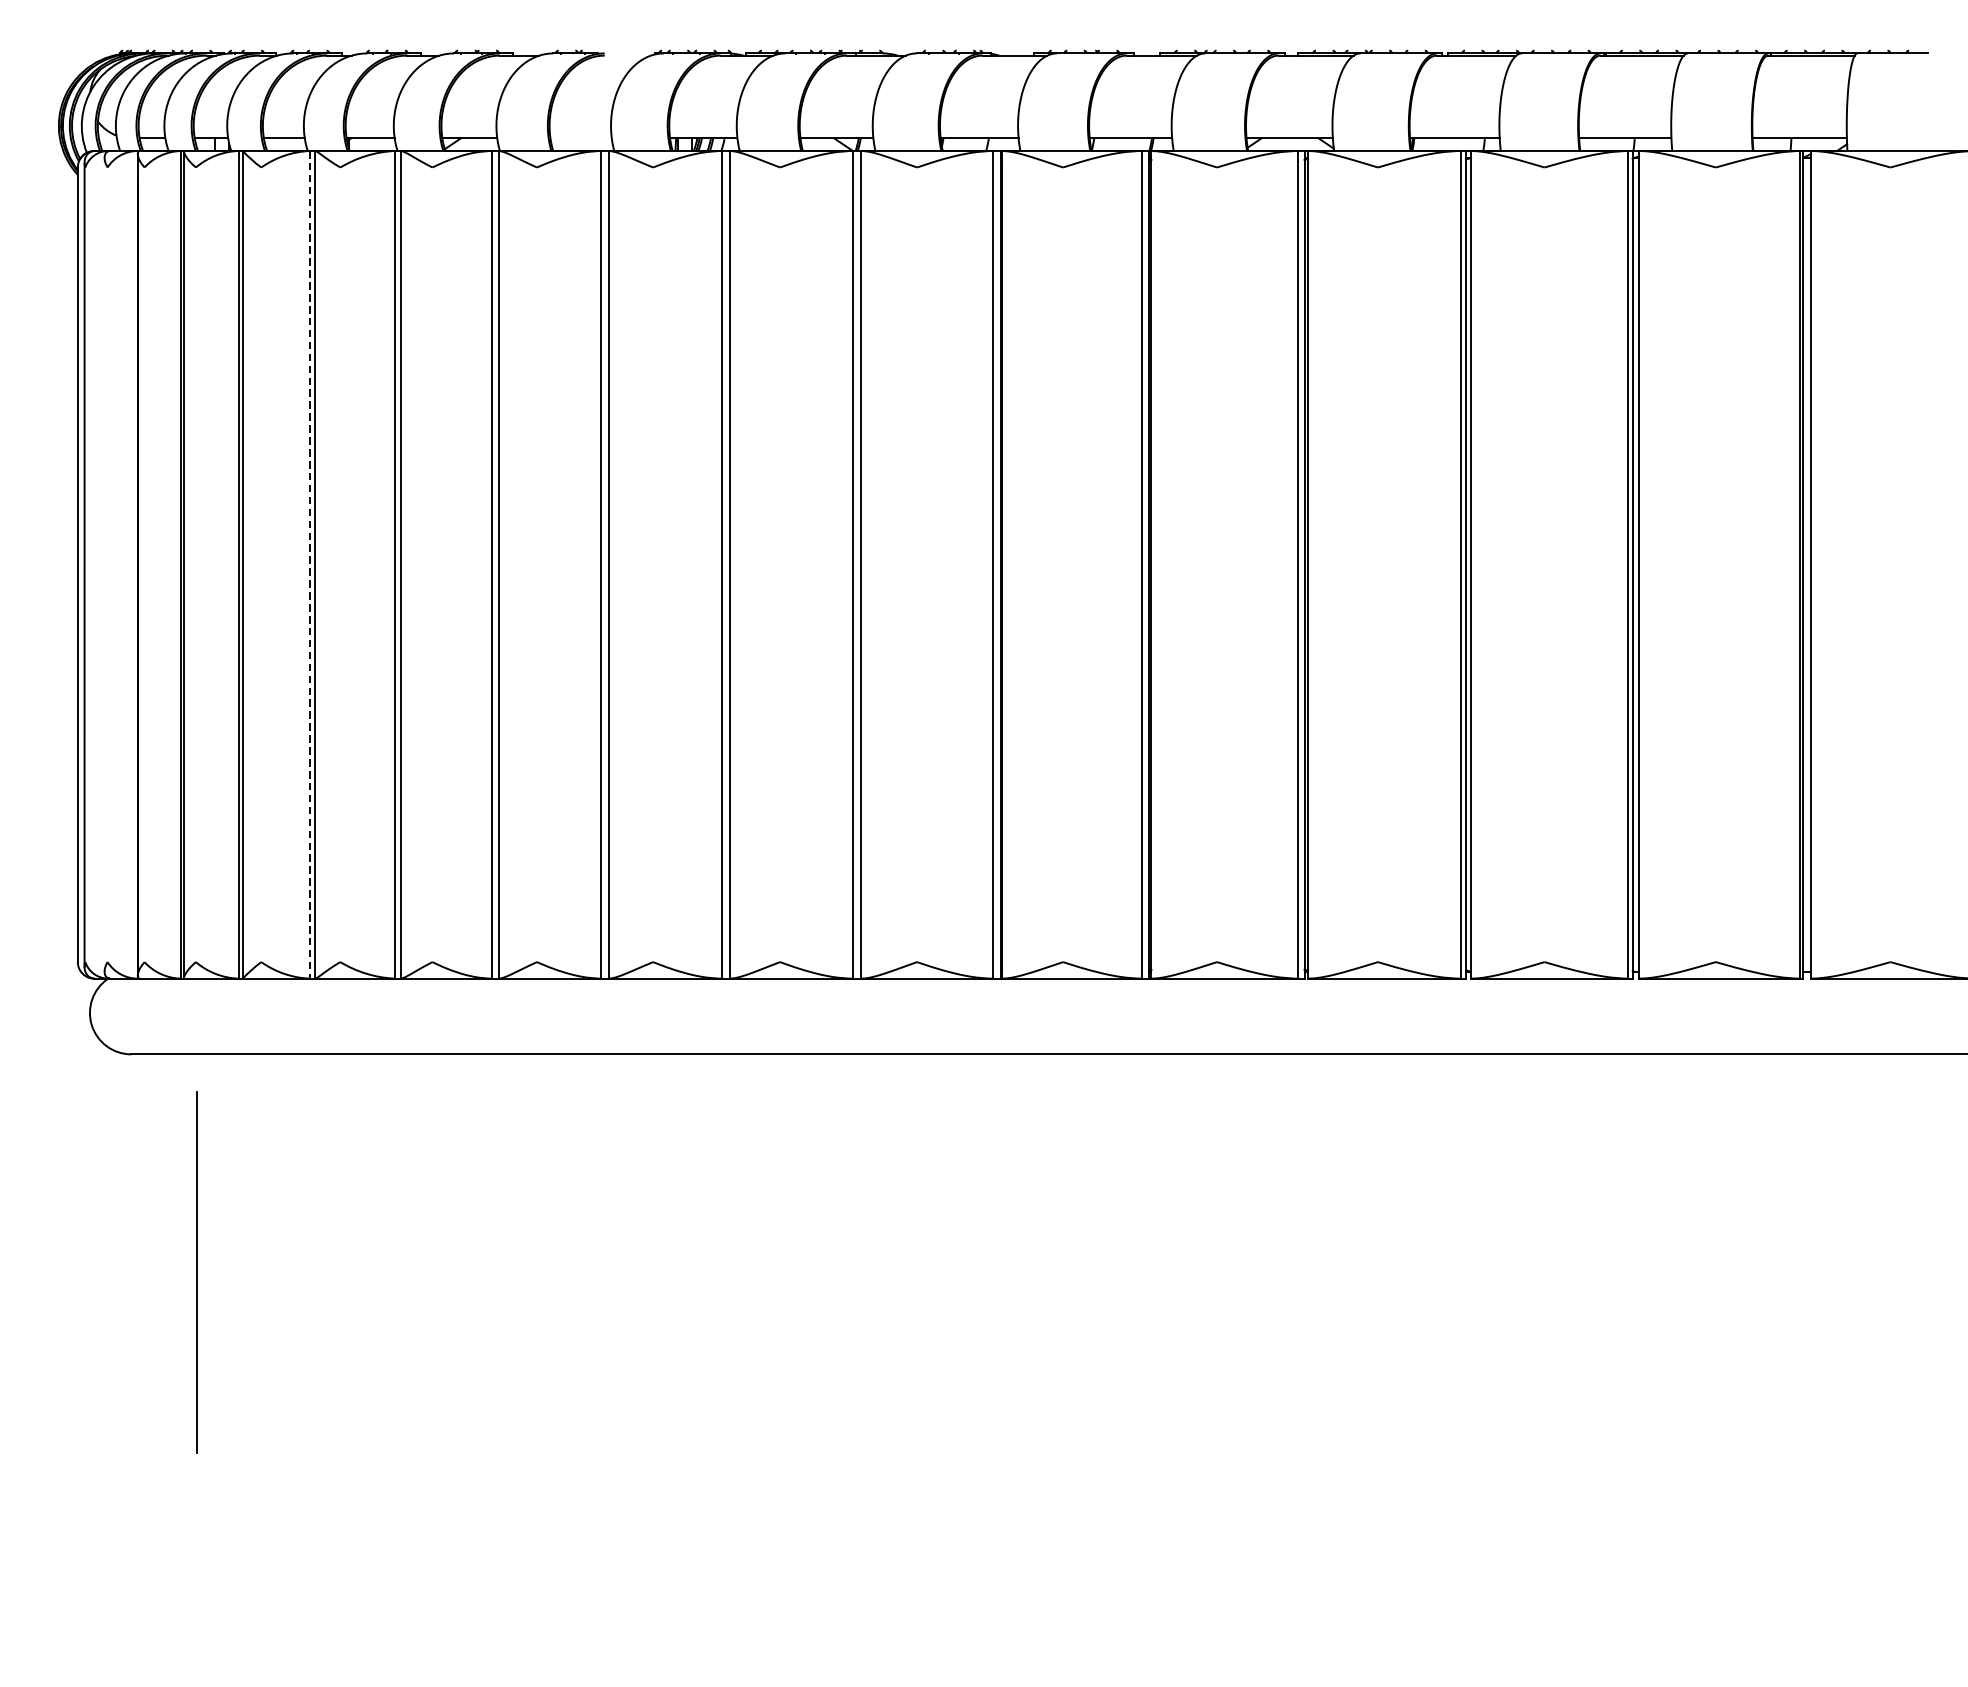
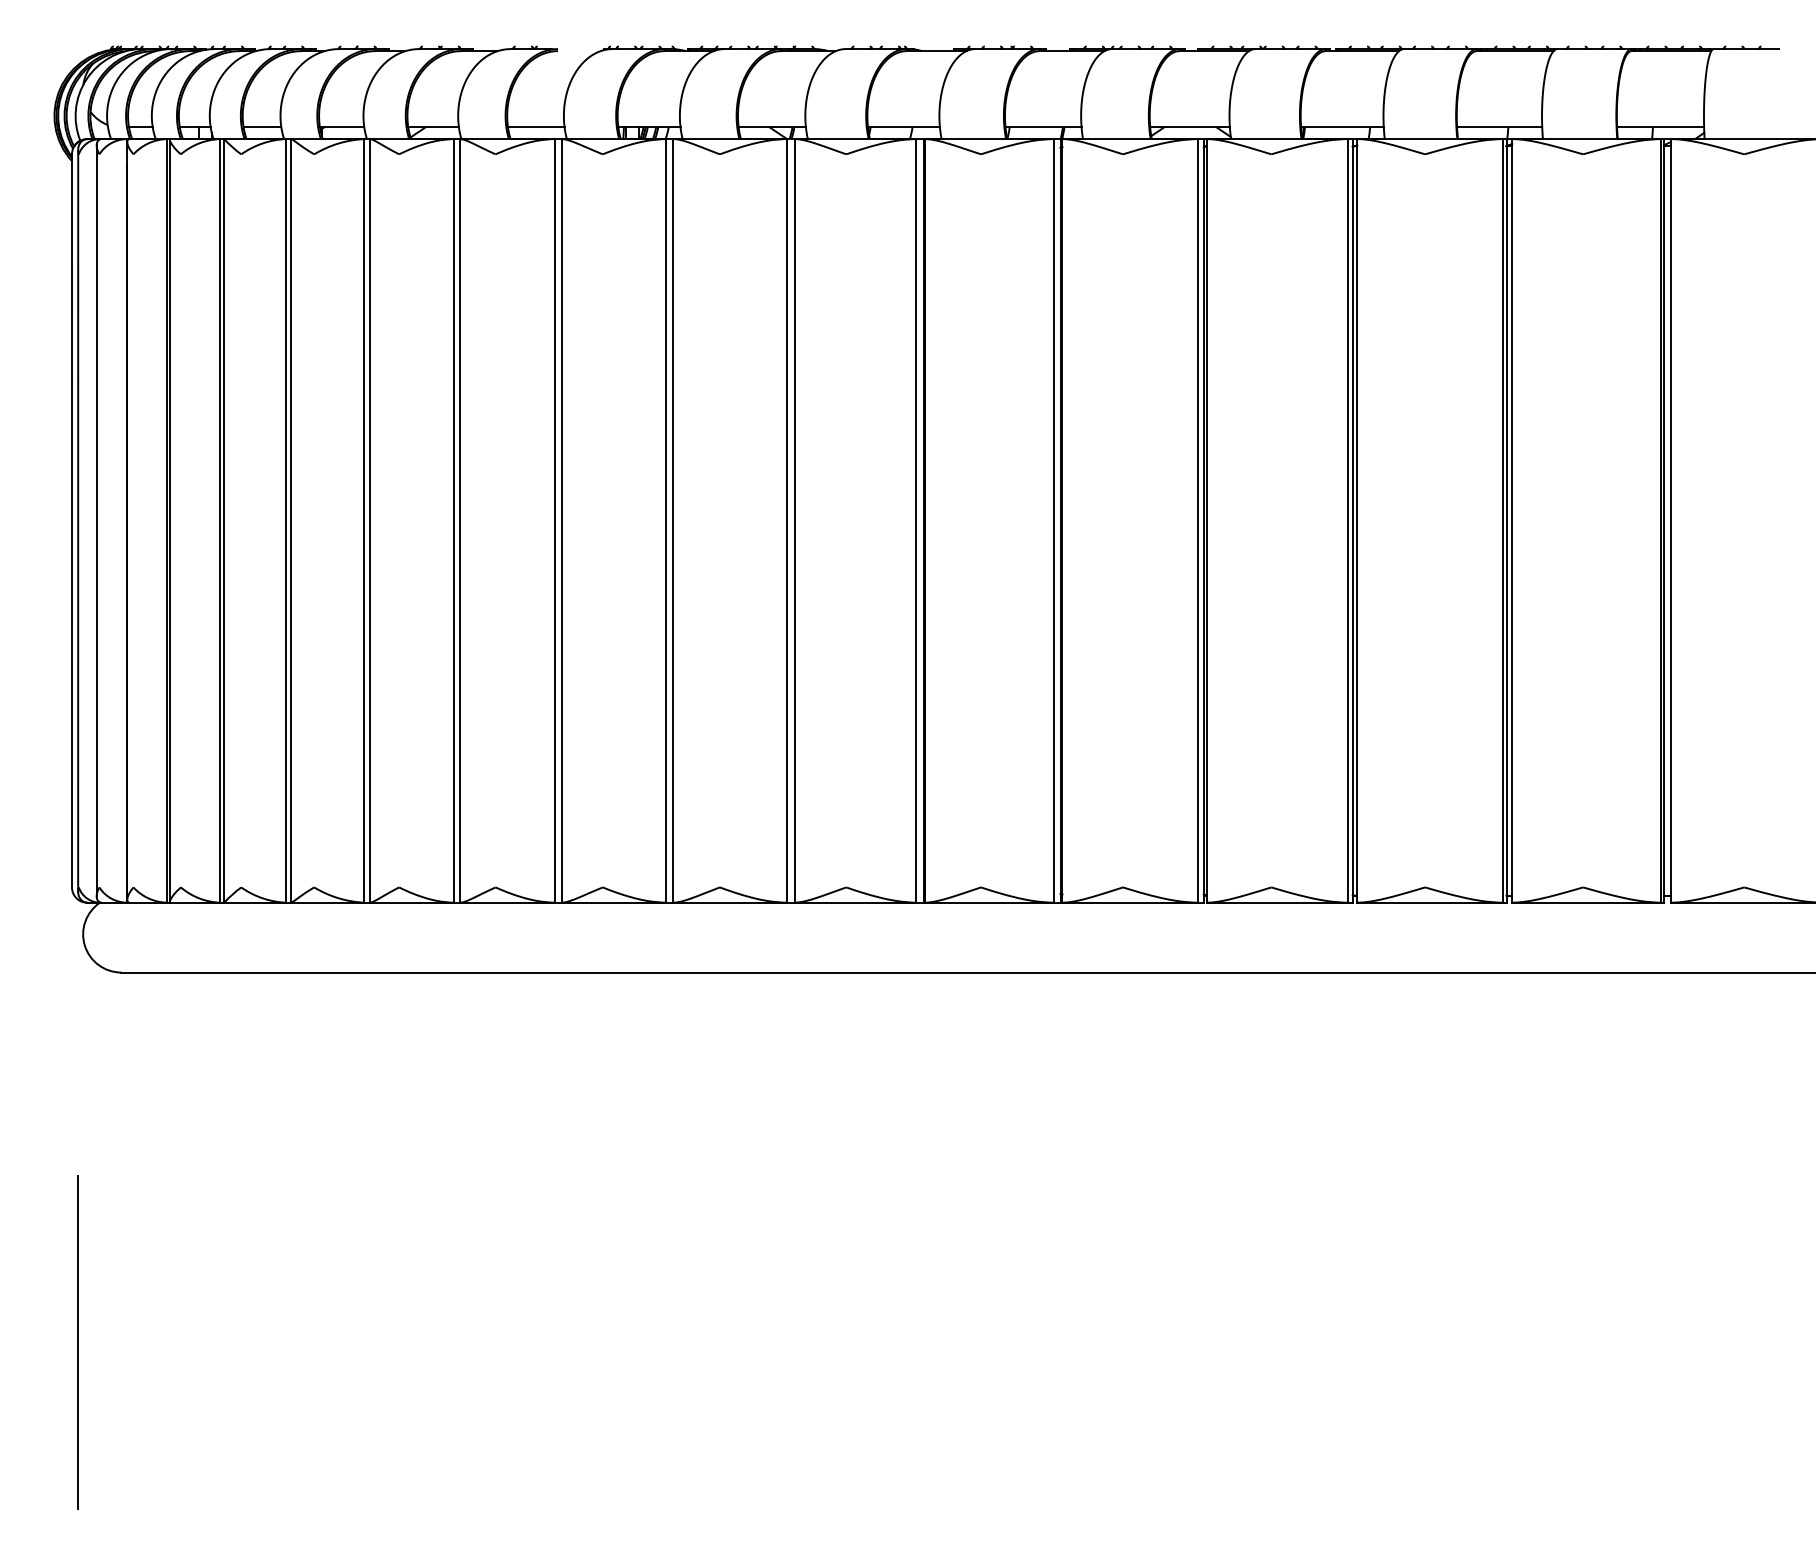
line: (580, 138) -> (535, 127), added
line: (104, 564) -> (96, 520), added
line: (310, 564) -> (286, 520), dashed -> solid
line: (196, 1272) -> (77, 1342), moved

